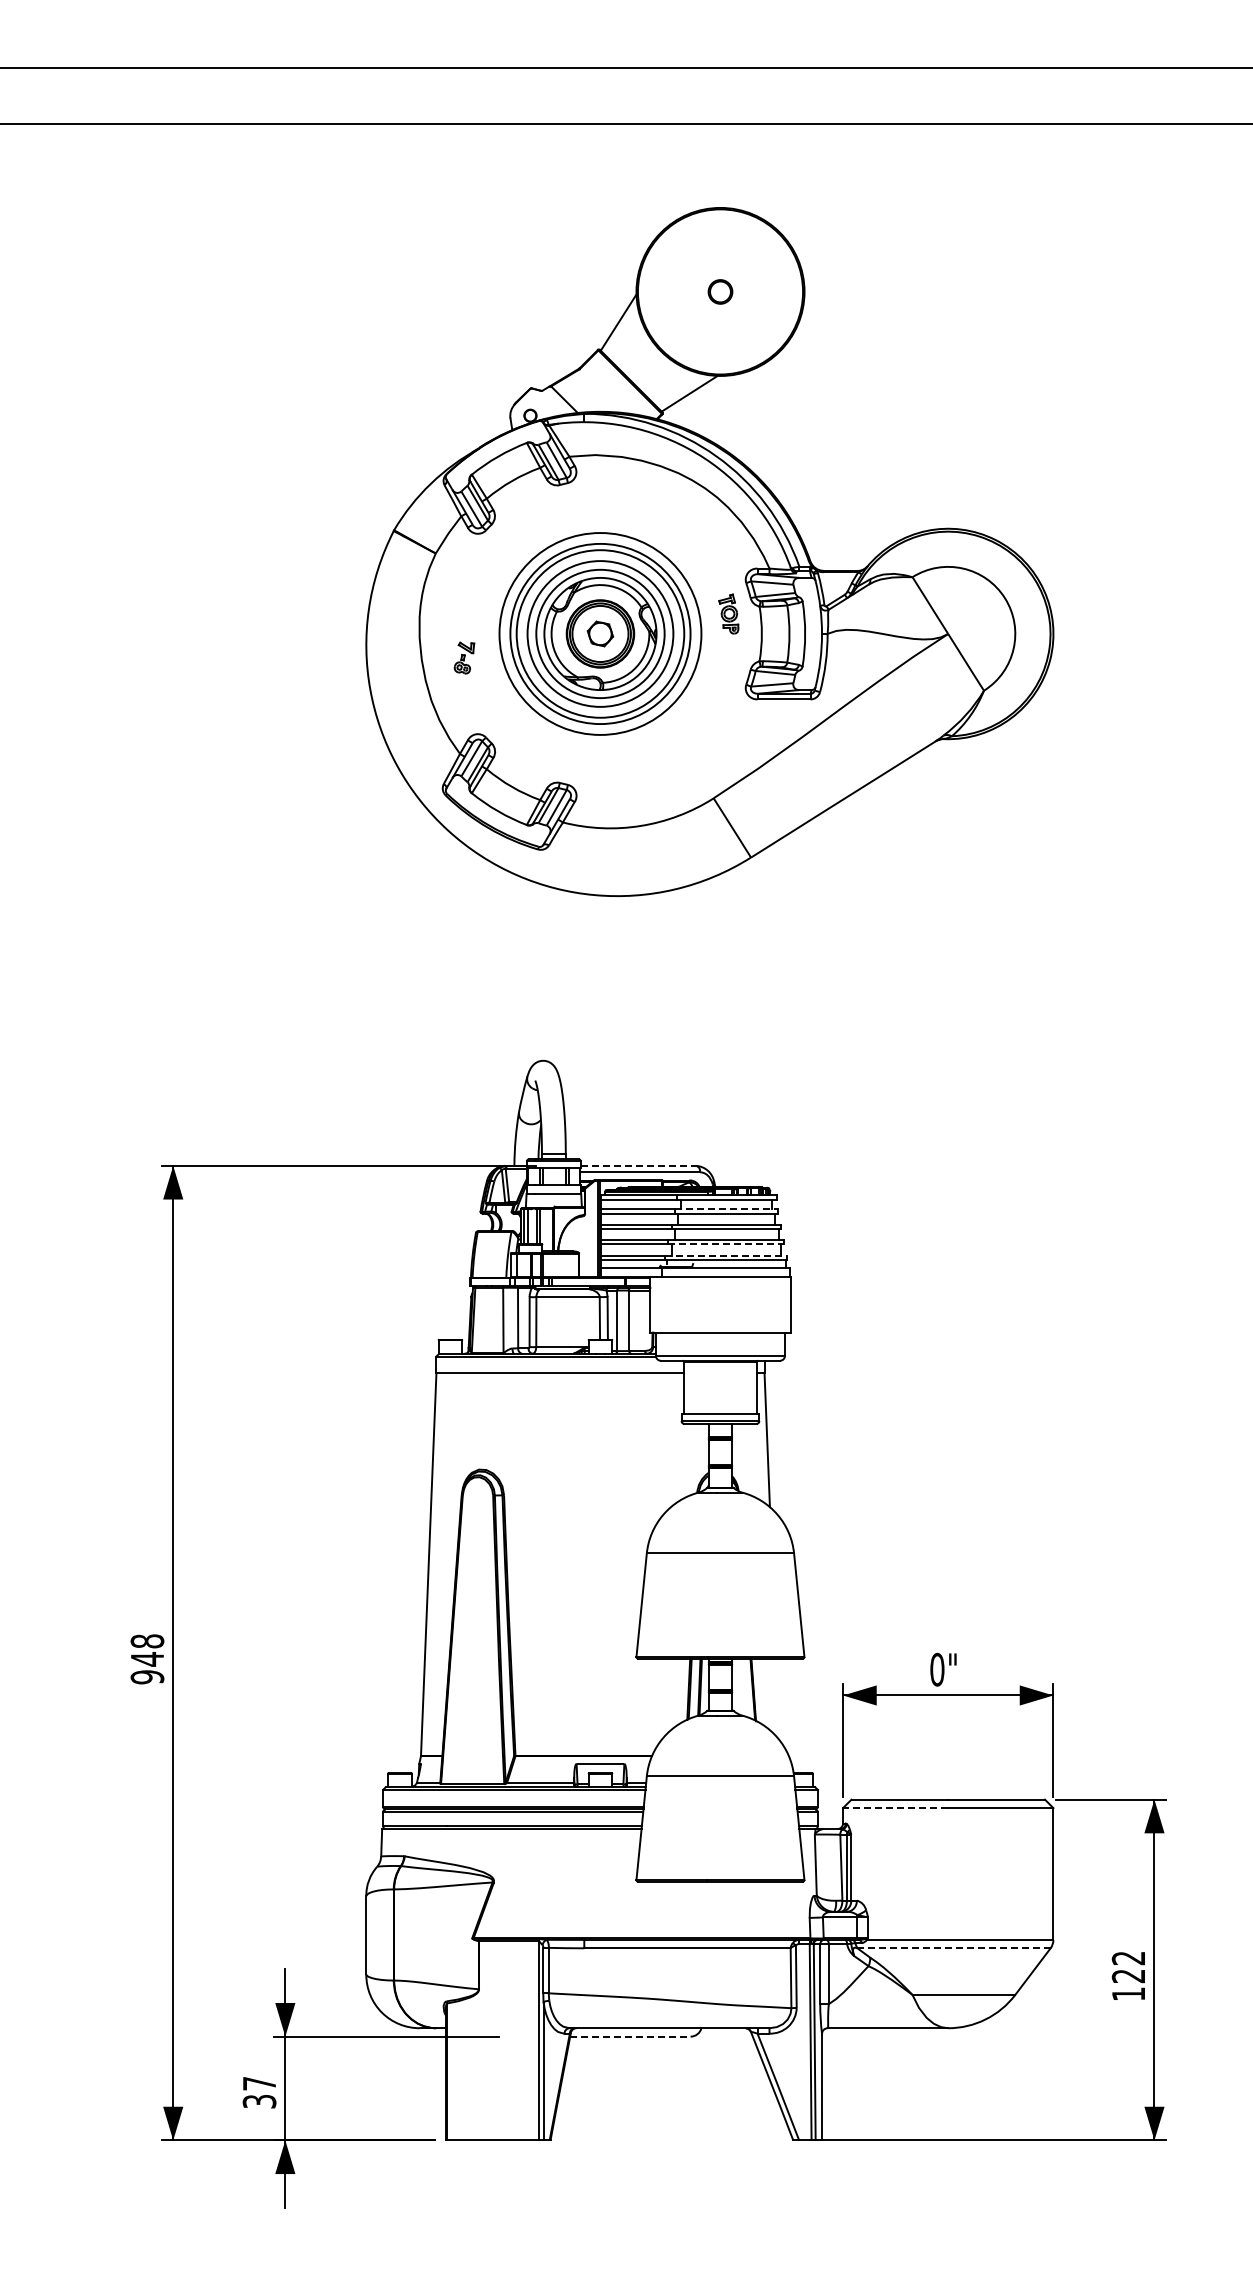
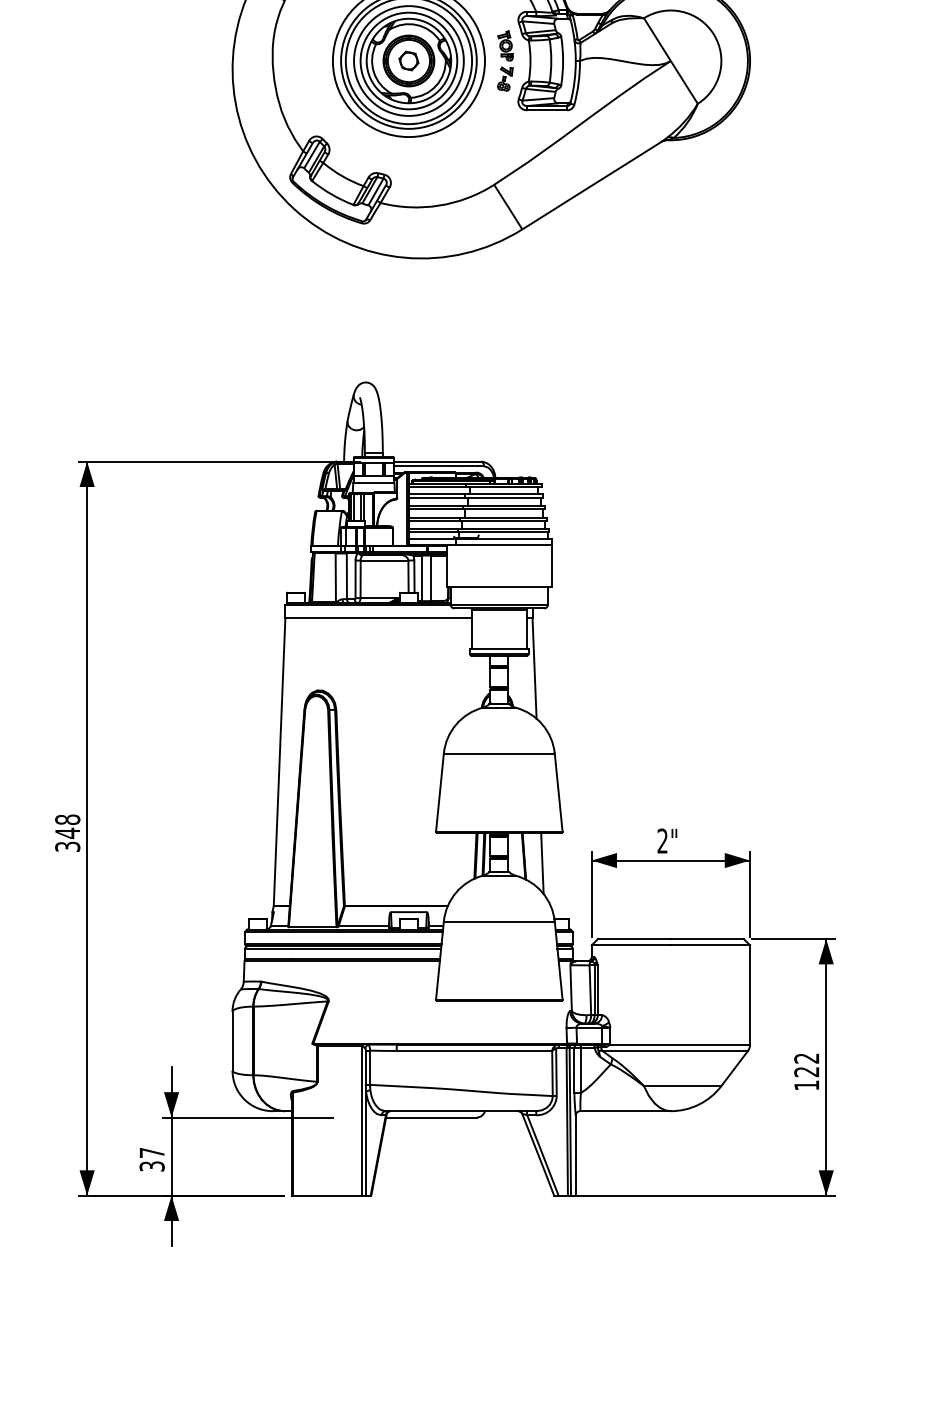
part: (464, 657) -> (505, 78), moved
line: (638, 1165) -> (437, 461), dashed -> solid
line: (727, 1209) -> (504, 494), dashed -> solid
line: (726, 1244) -> (503, 520), dashed -> solid
line: (726, 1255) -> (503, 529), dashed -> solid
text: (937, 1669) -> (662, 840), 0" -> 2"
text: (147, 1677) -> (67, 847), 948 -> 348
line: (777, 1698) -> (542, 862), added
line: (895, 1808) -> (631, 945), dashed -> solid
line: (953, 1948) -> (674, 1051), dashed -> solid
line: (630, 2036) -> (431, 1117), dashed -> solid

